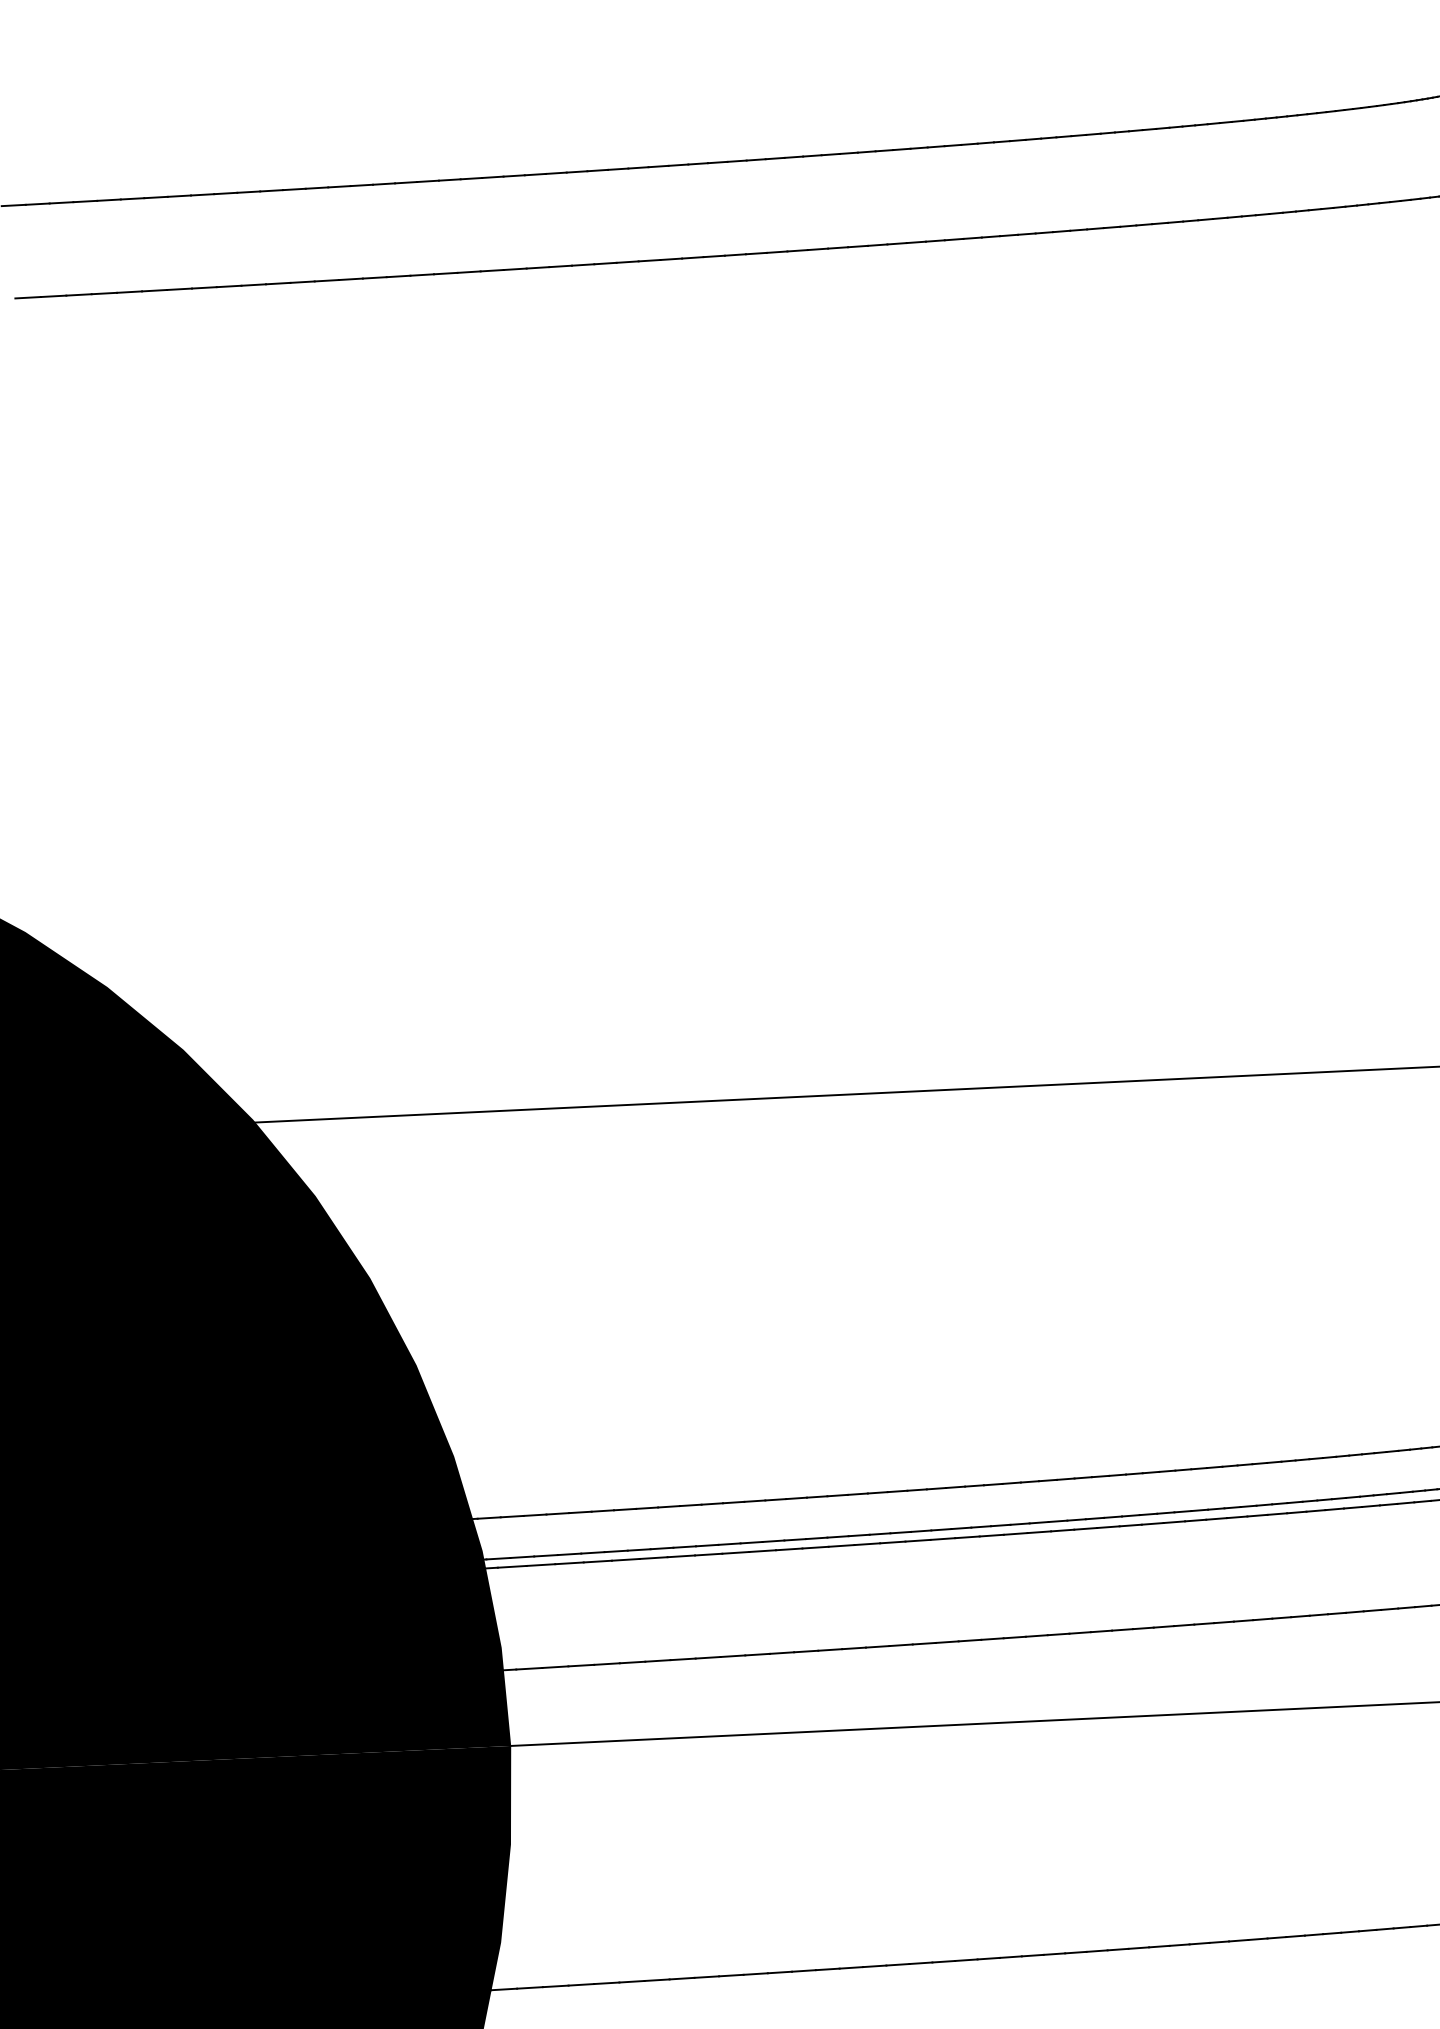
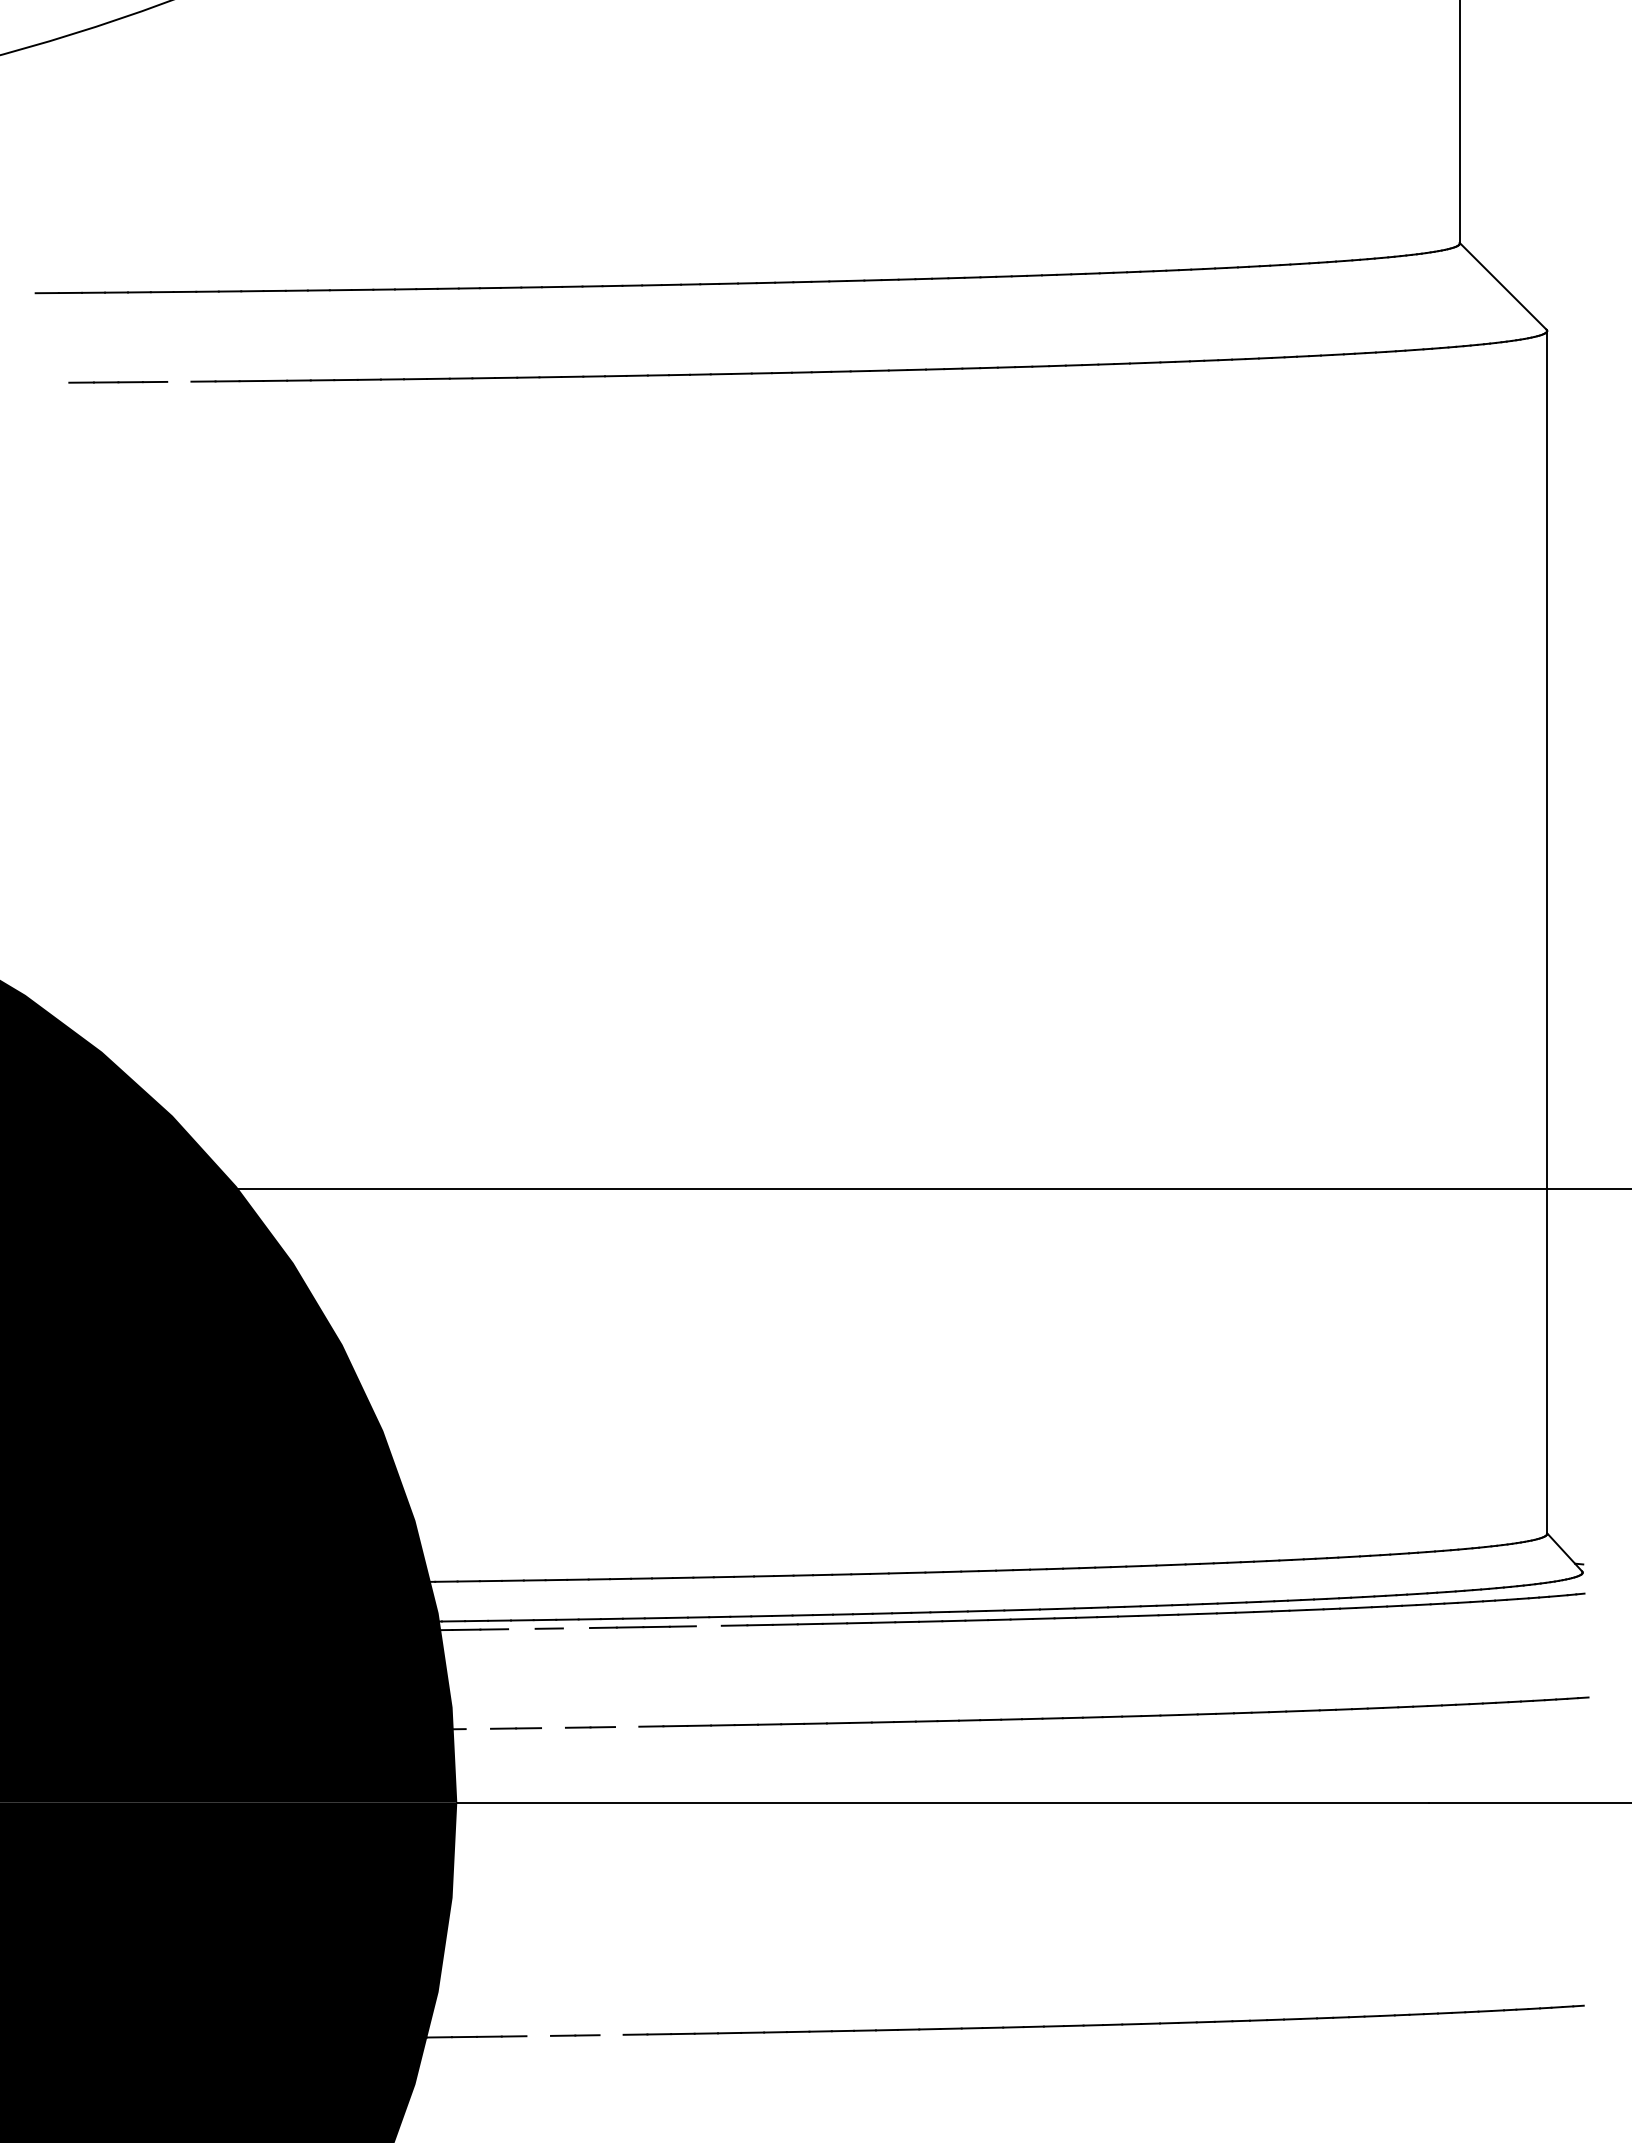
line: (154, 290) -> (179, 381), removed
line: (27, 297) -> (56, 382), removed
line: (762, 1550) -> (708, 1625), removed
line: (625, 1560) -> (576, 1628), removed
line: (569, 1562) -> (521, 1628), removed
line: (683, 1658) -> (627, 1726), removed
line: (606, 1663) -> (553, 1727), removed
line: (529, 1668) -> (478, 1728), removed
line: (681, 1978) -> (611, 2034), removed
line: (606, 1982) -> (538, 2035), removed

